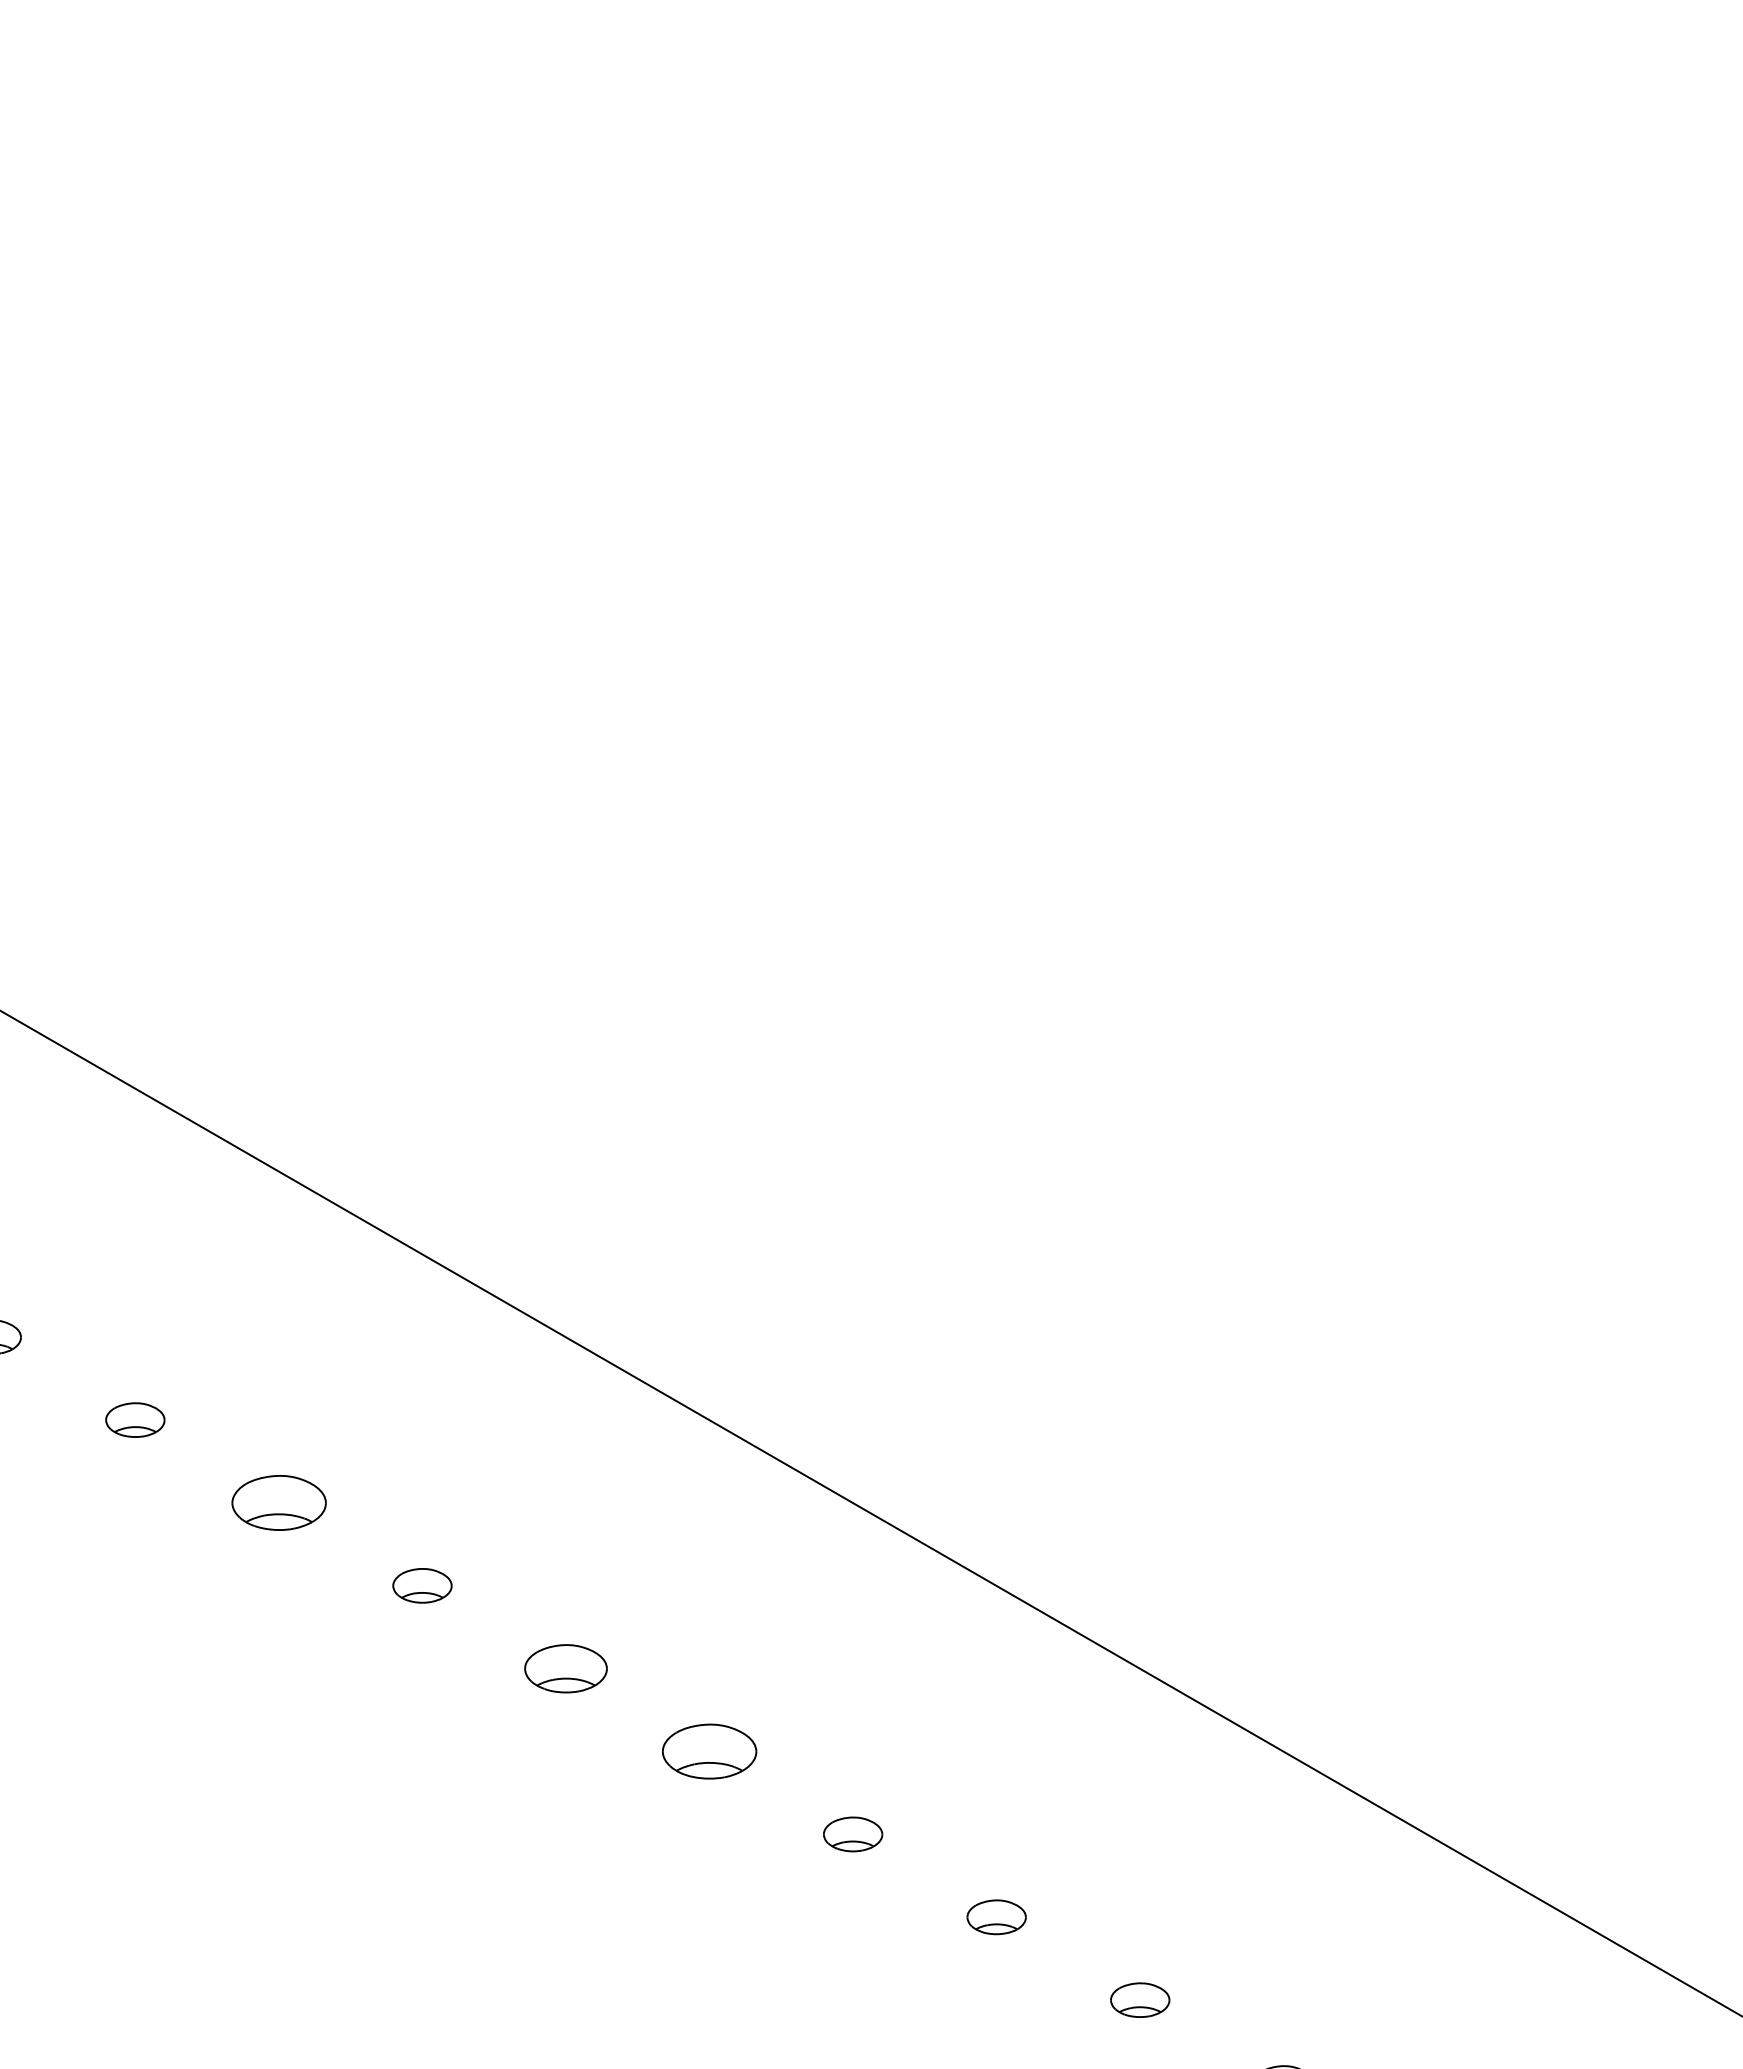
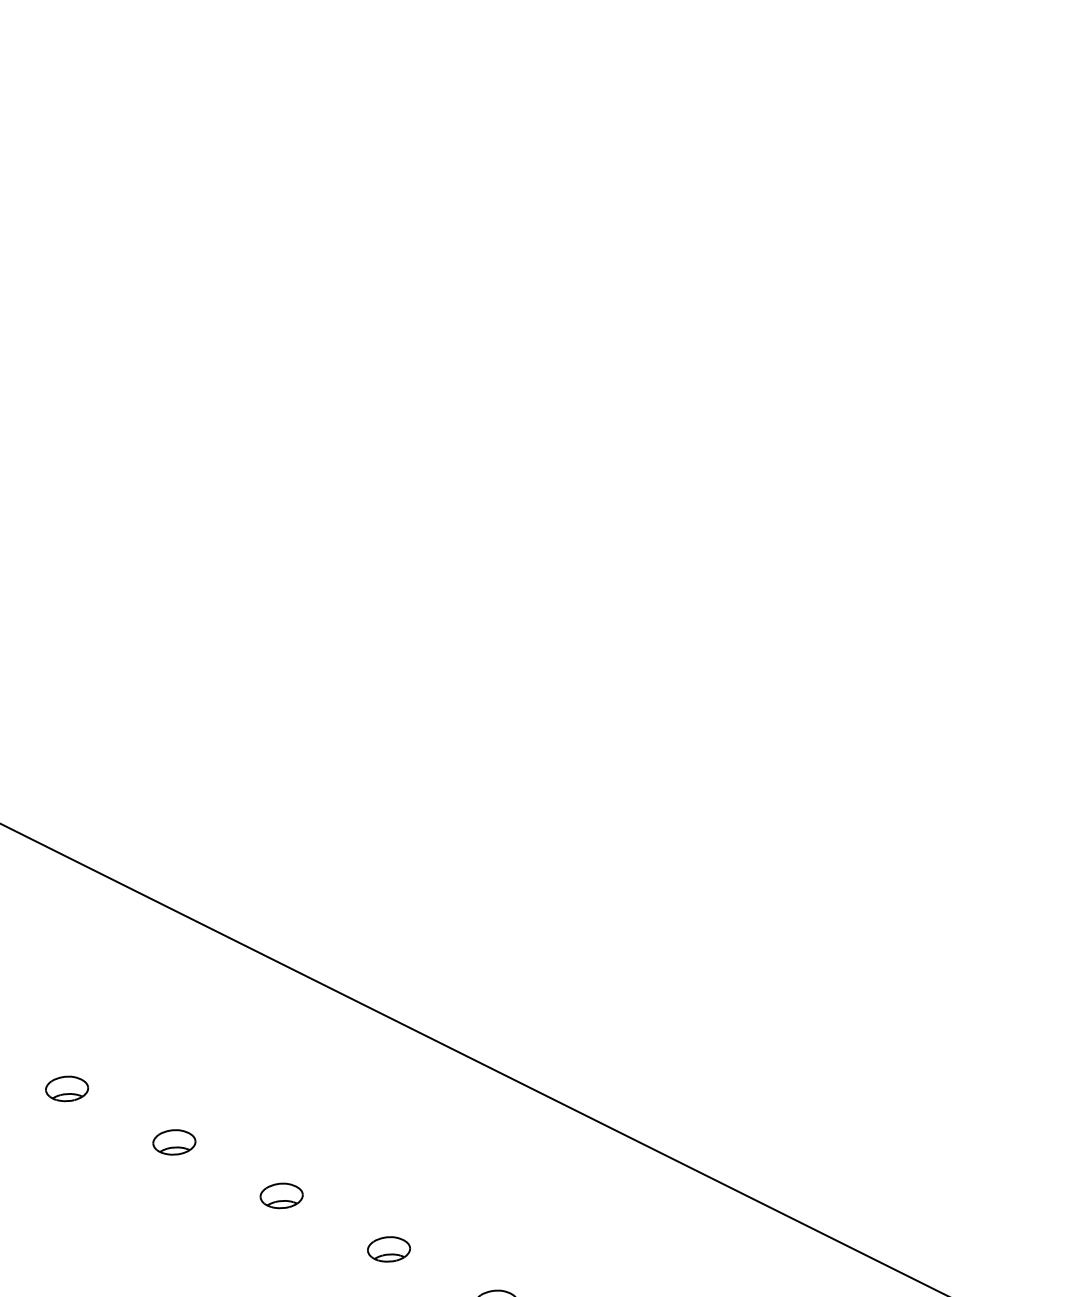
part: (278, 1502) -> (66, 1088), size x0.62
part: (565, 1668) -> (281, 1195), size x0.71
part: (709, 1751) -> (388, 1249), size x0.62

